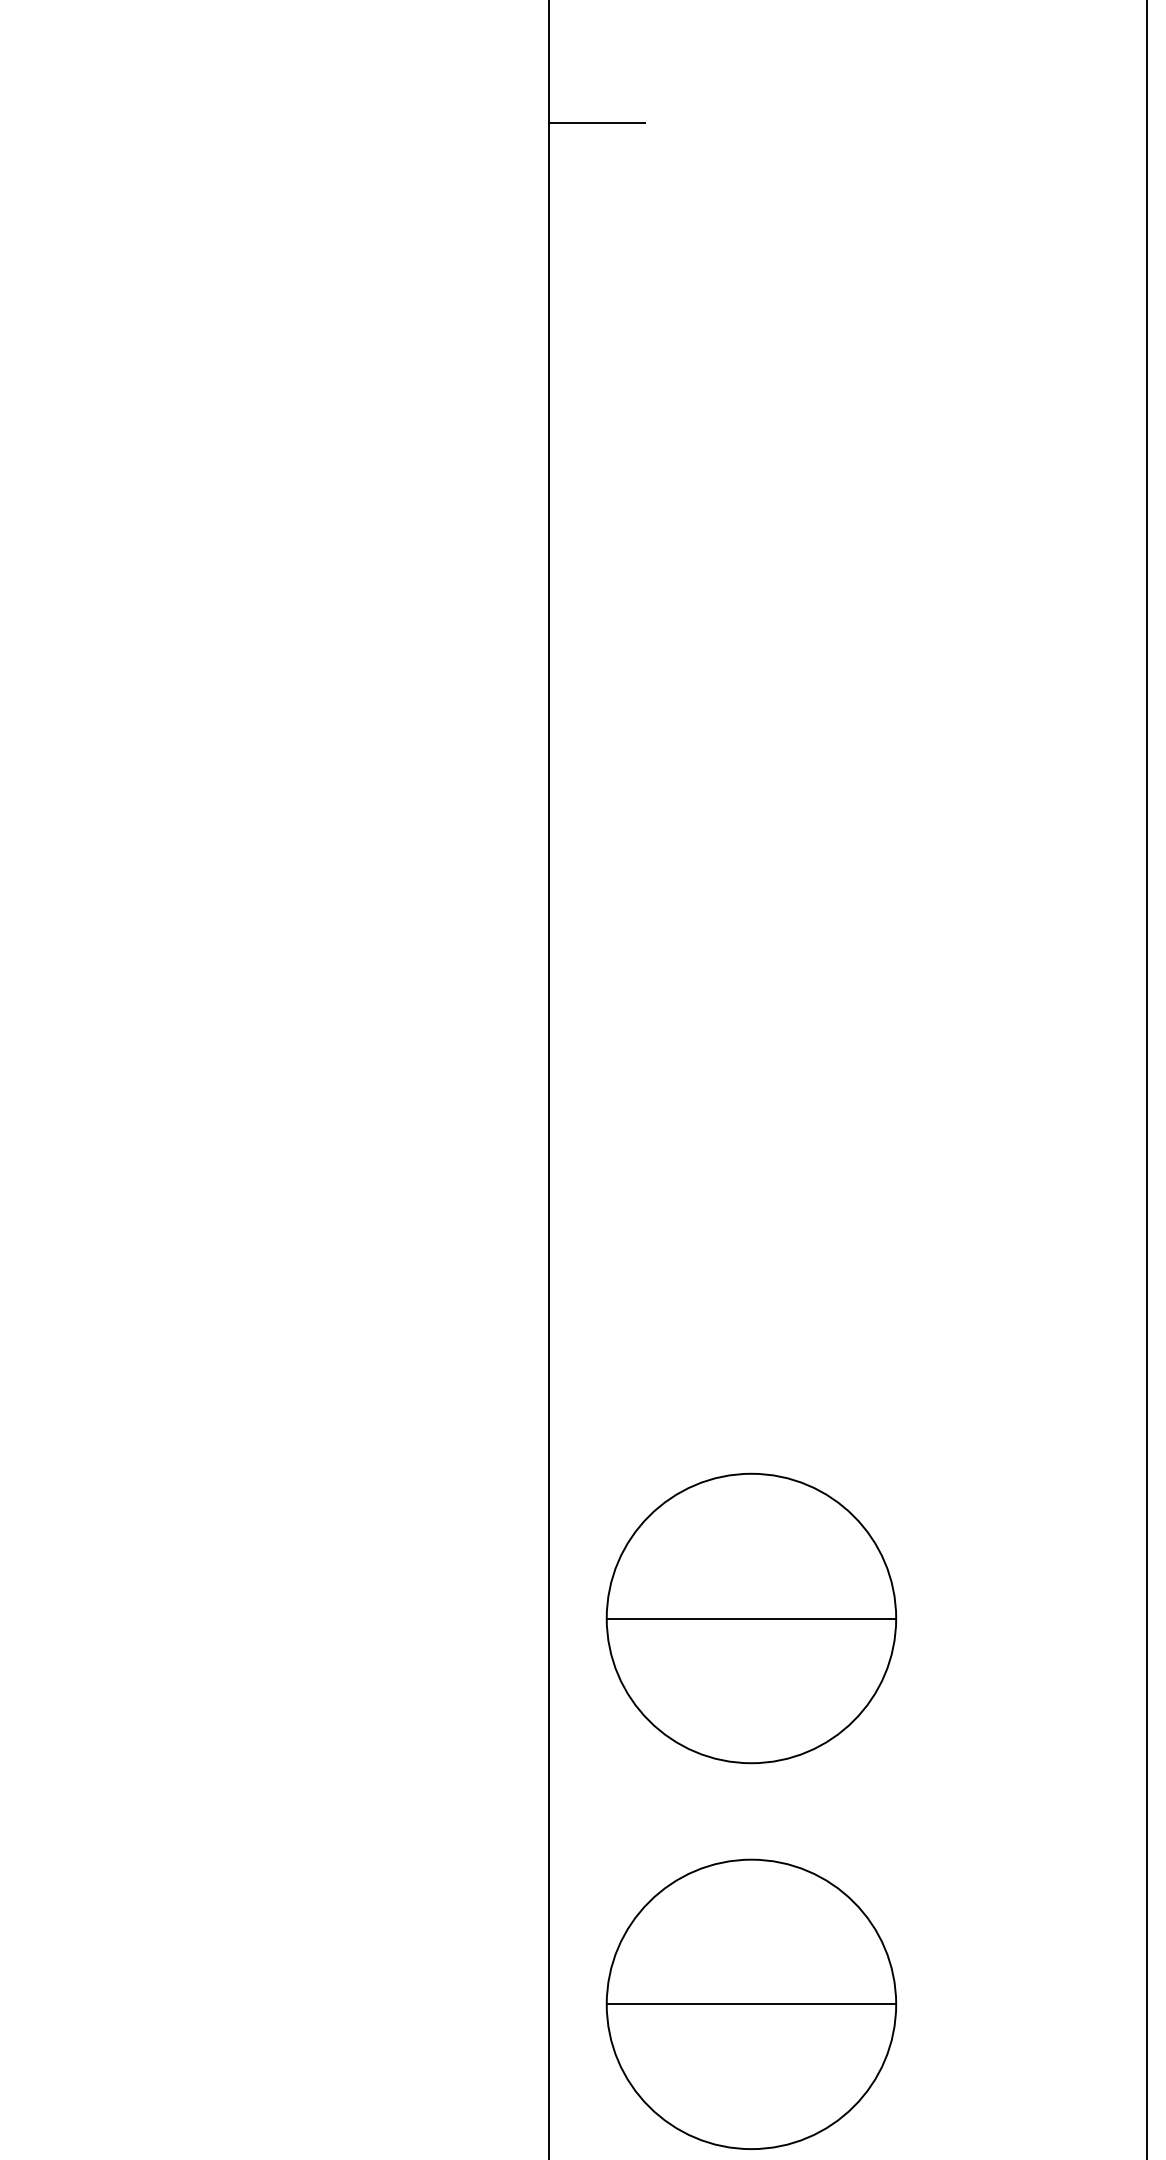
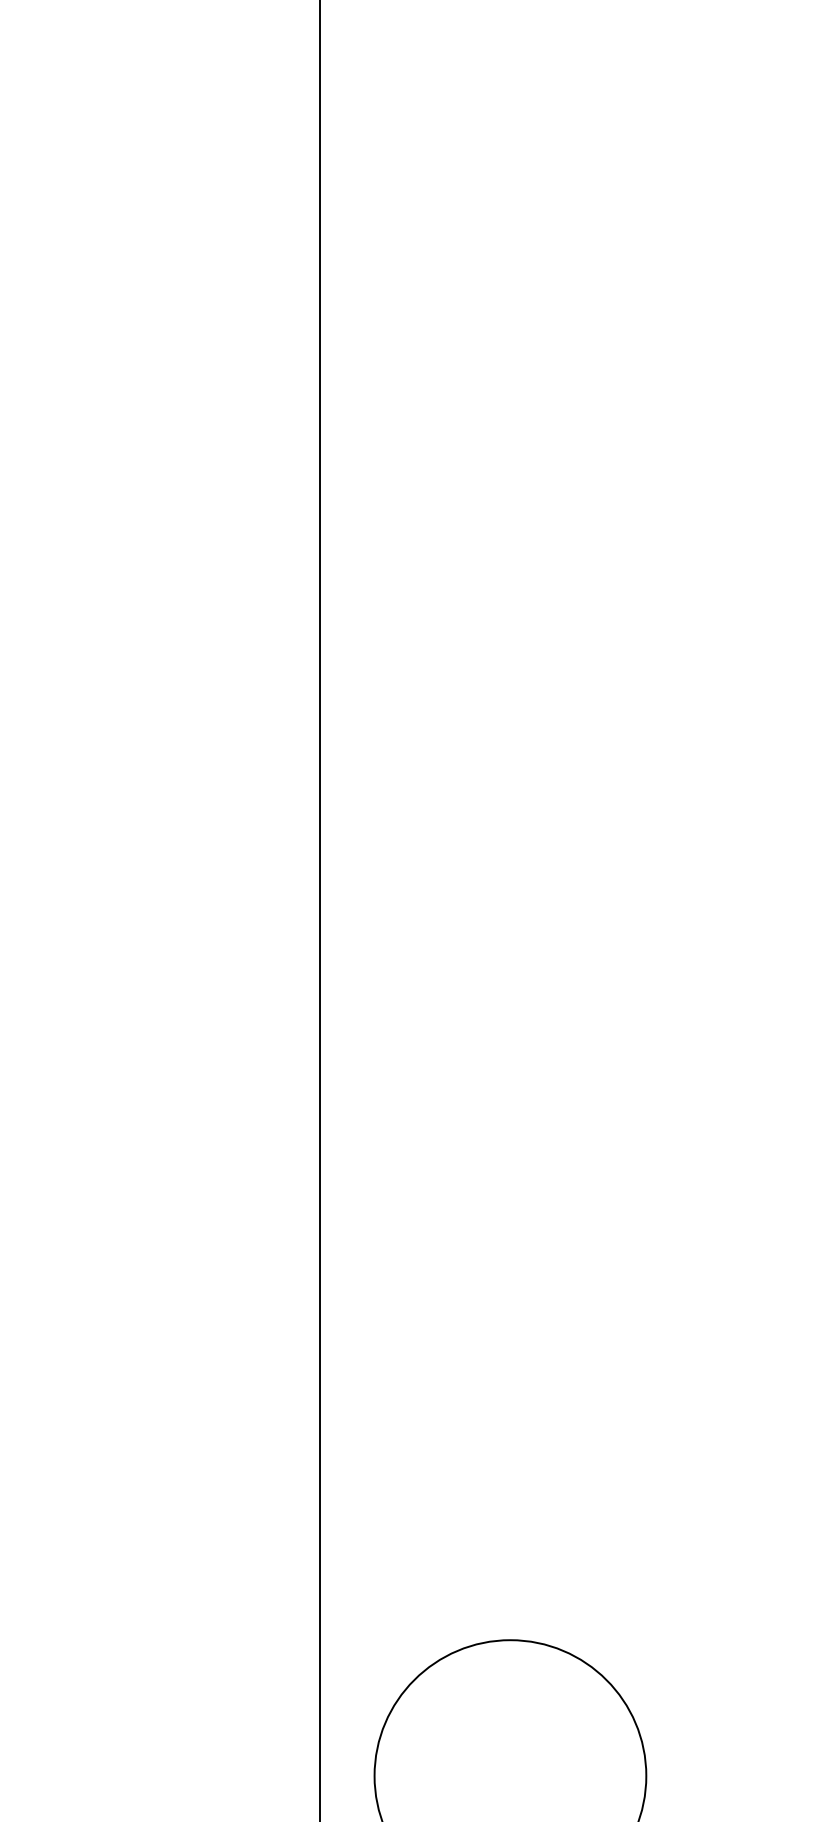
line: (596, 123) -> (364, 10), removed
part: (751, 1618) -> (510, 1413), removed
line: (751, 2004) -> (510, 1776), removed

